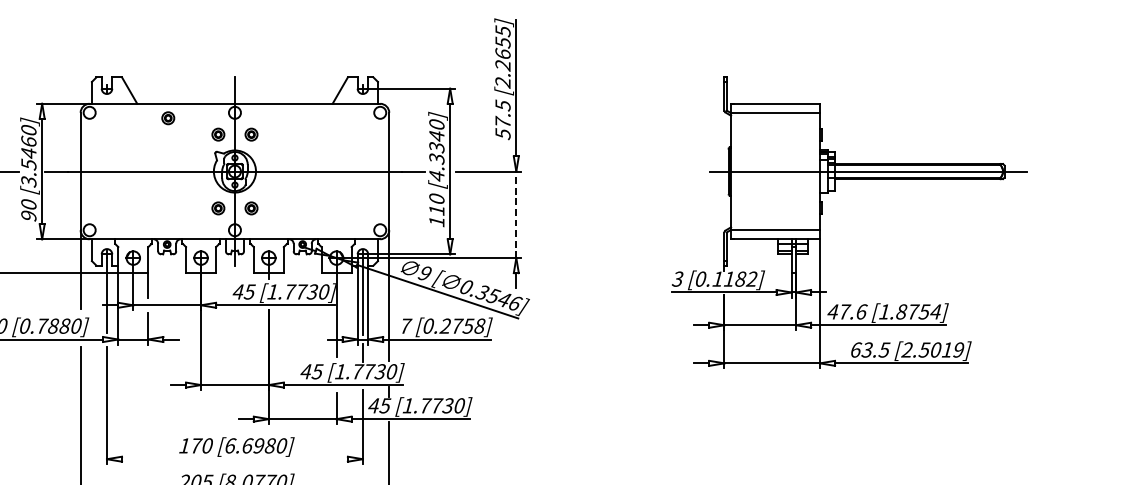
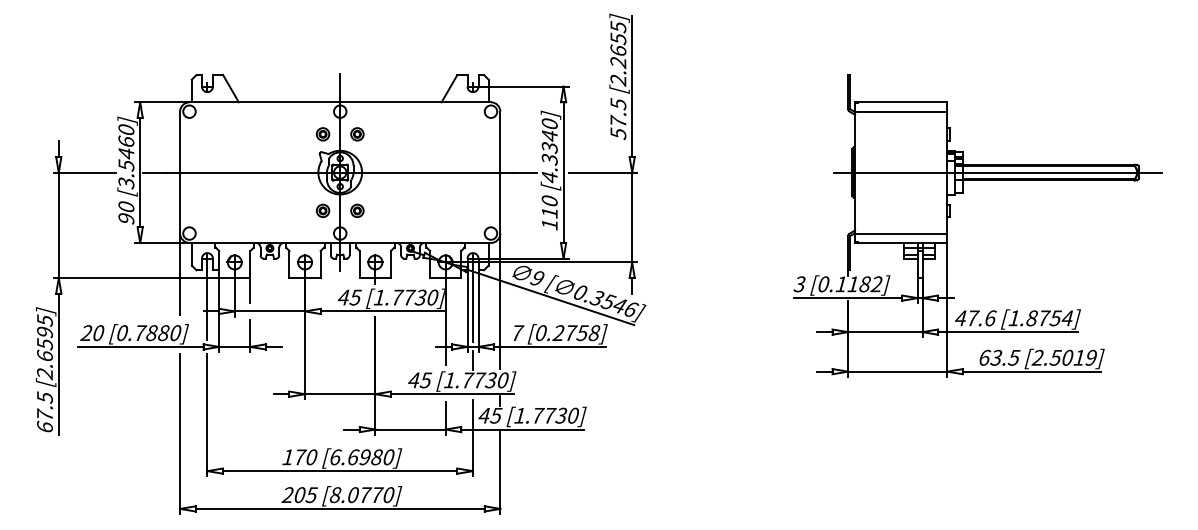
part: (167, 118) -> (270, 117), removed
line: (516, 214) -> (632, 217), dashed -> solid
line: (235, 459) -> (340, 471), added

